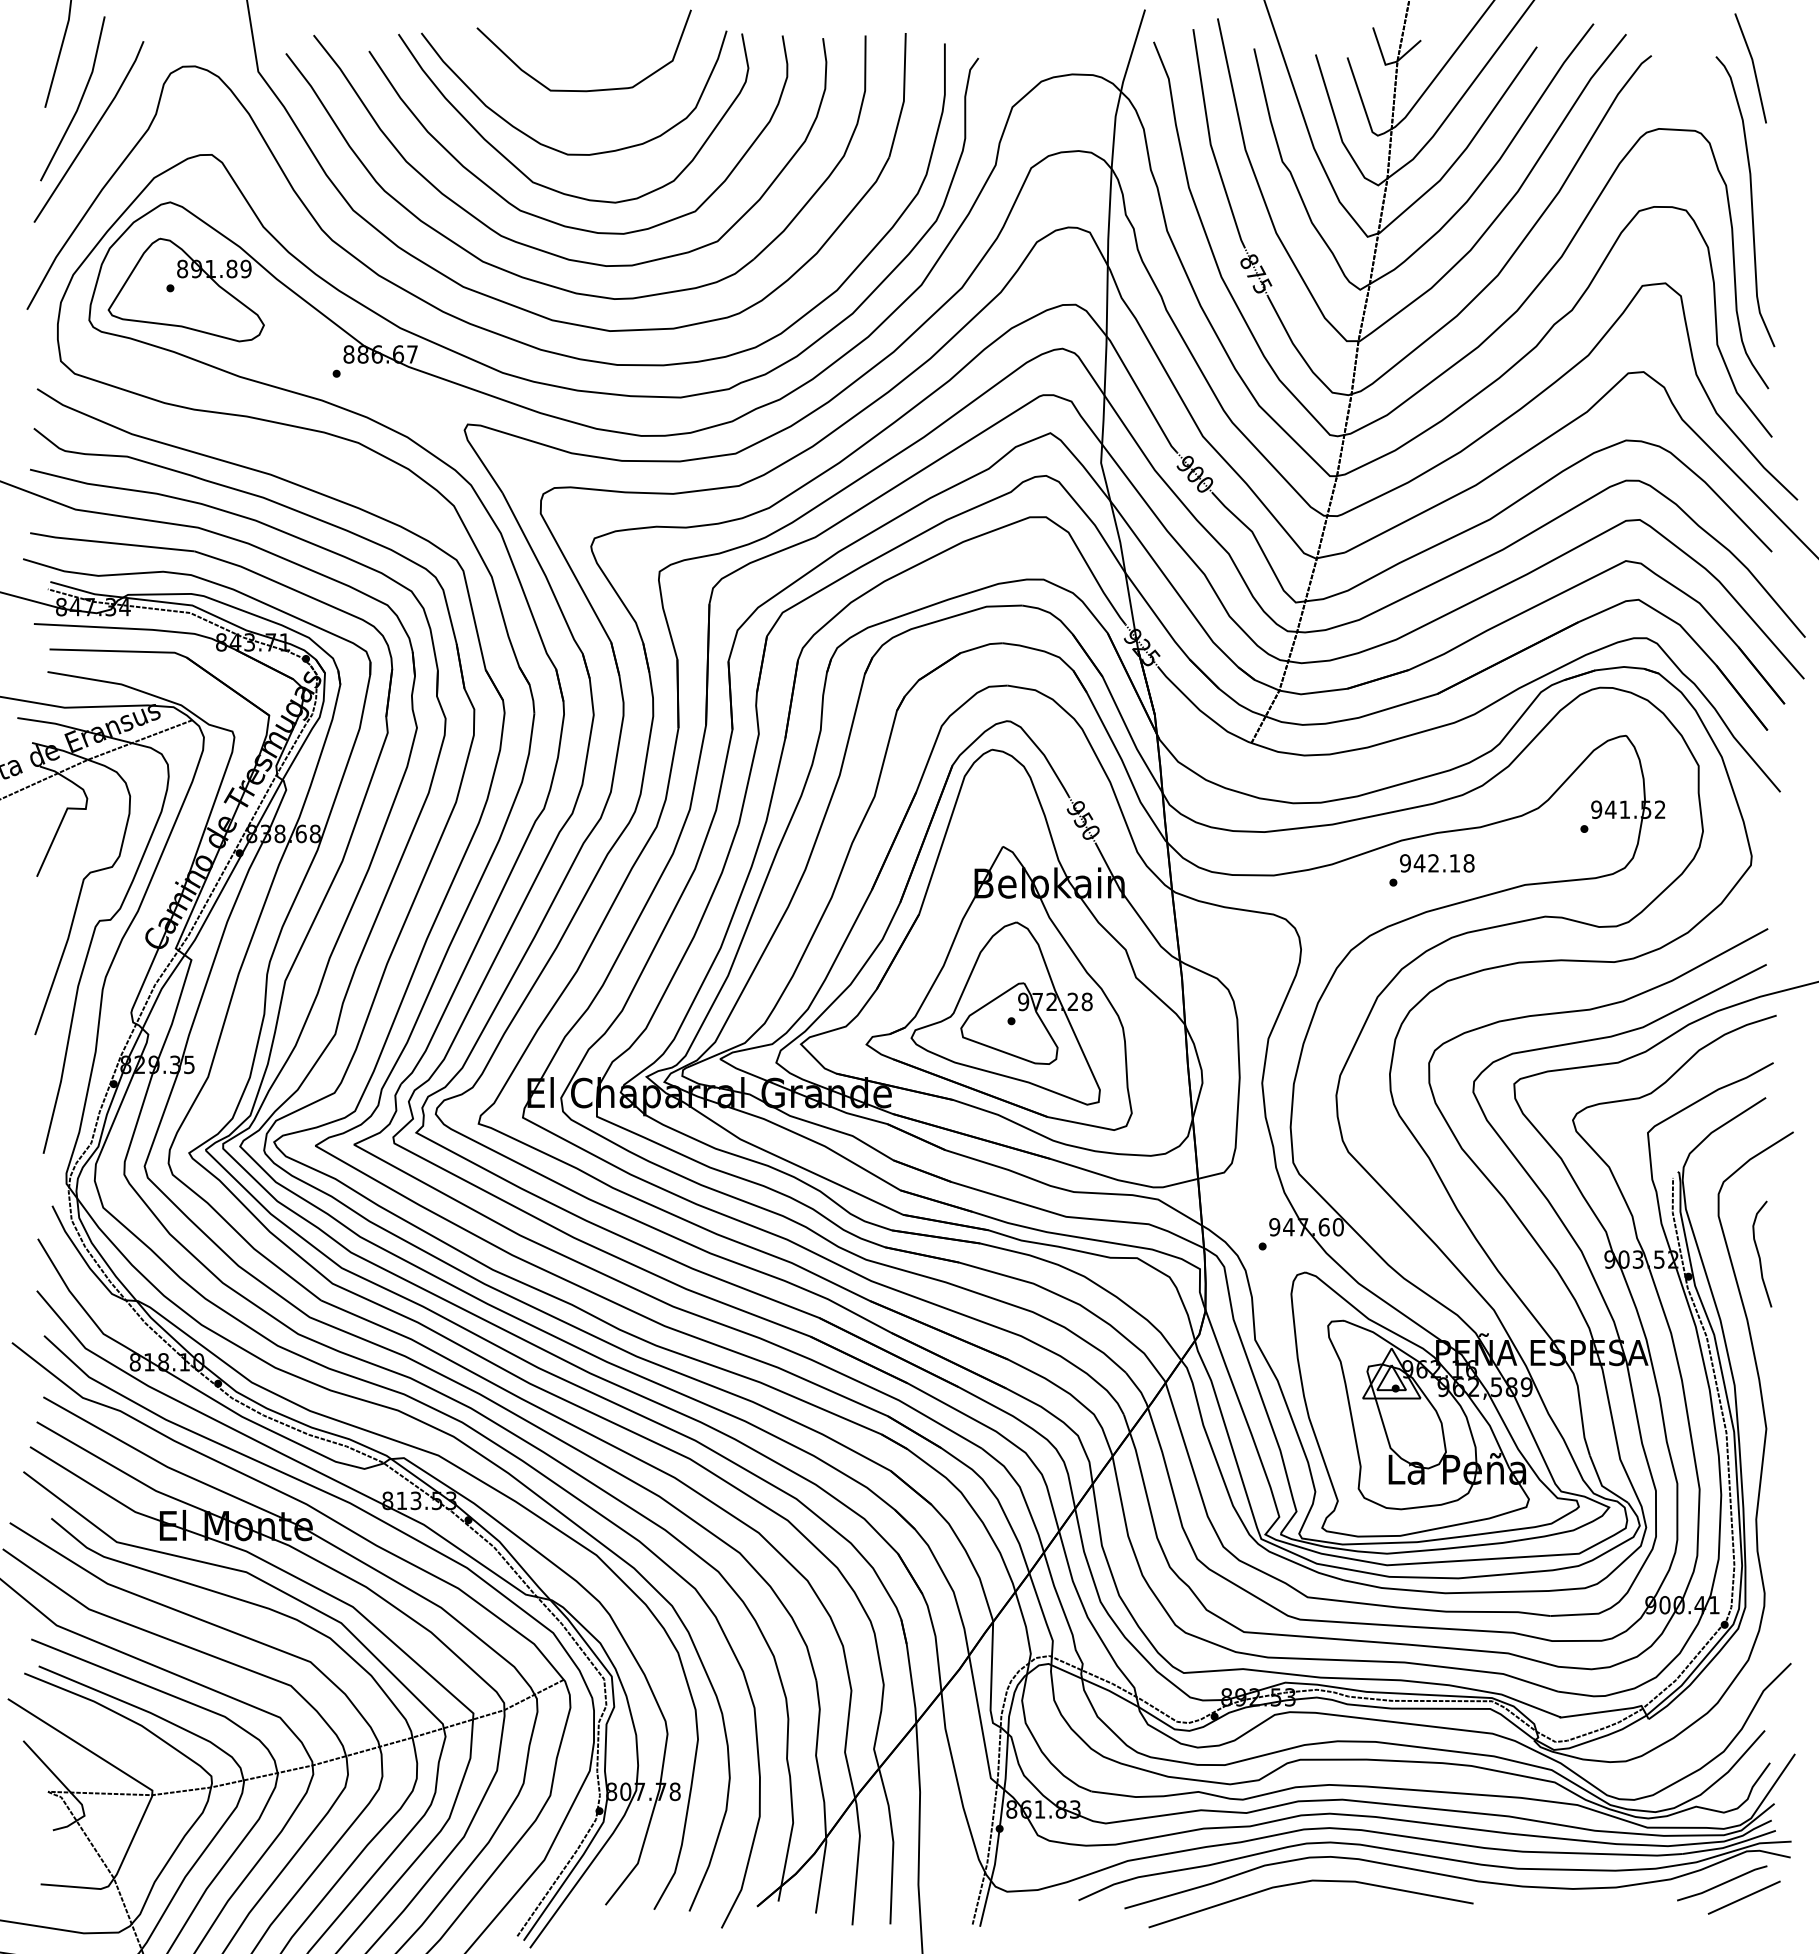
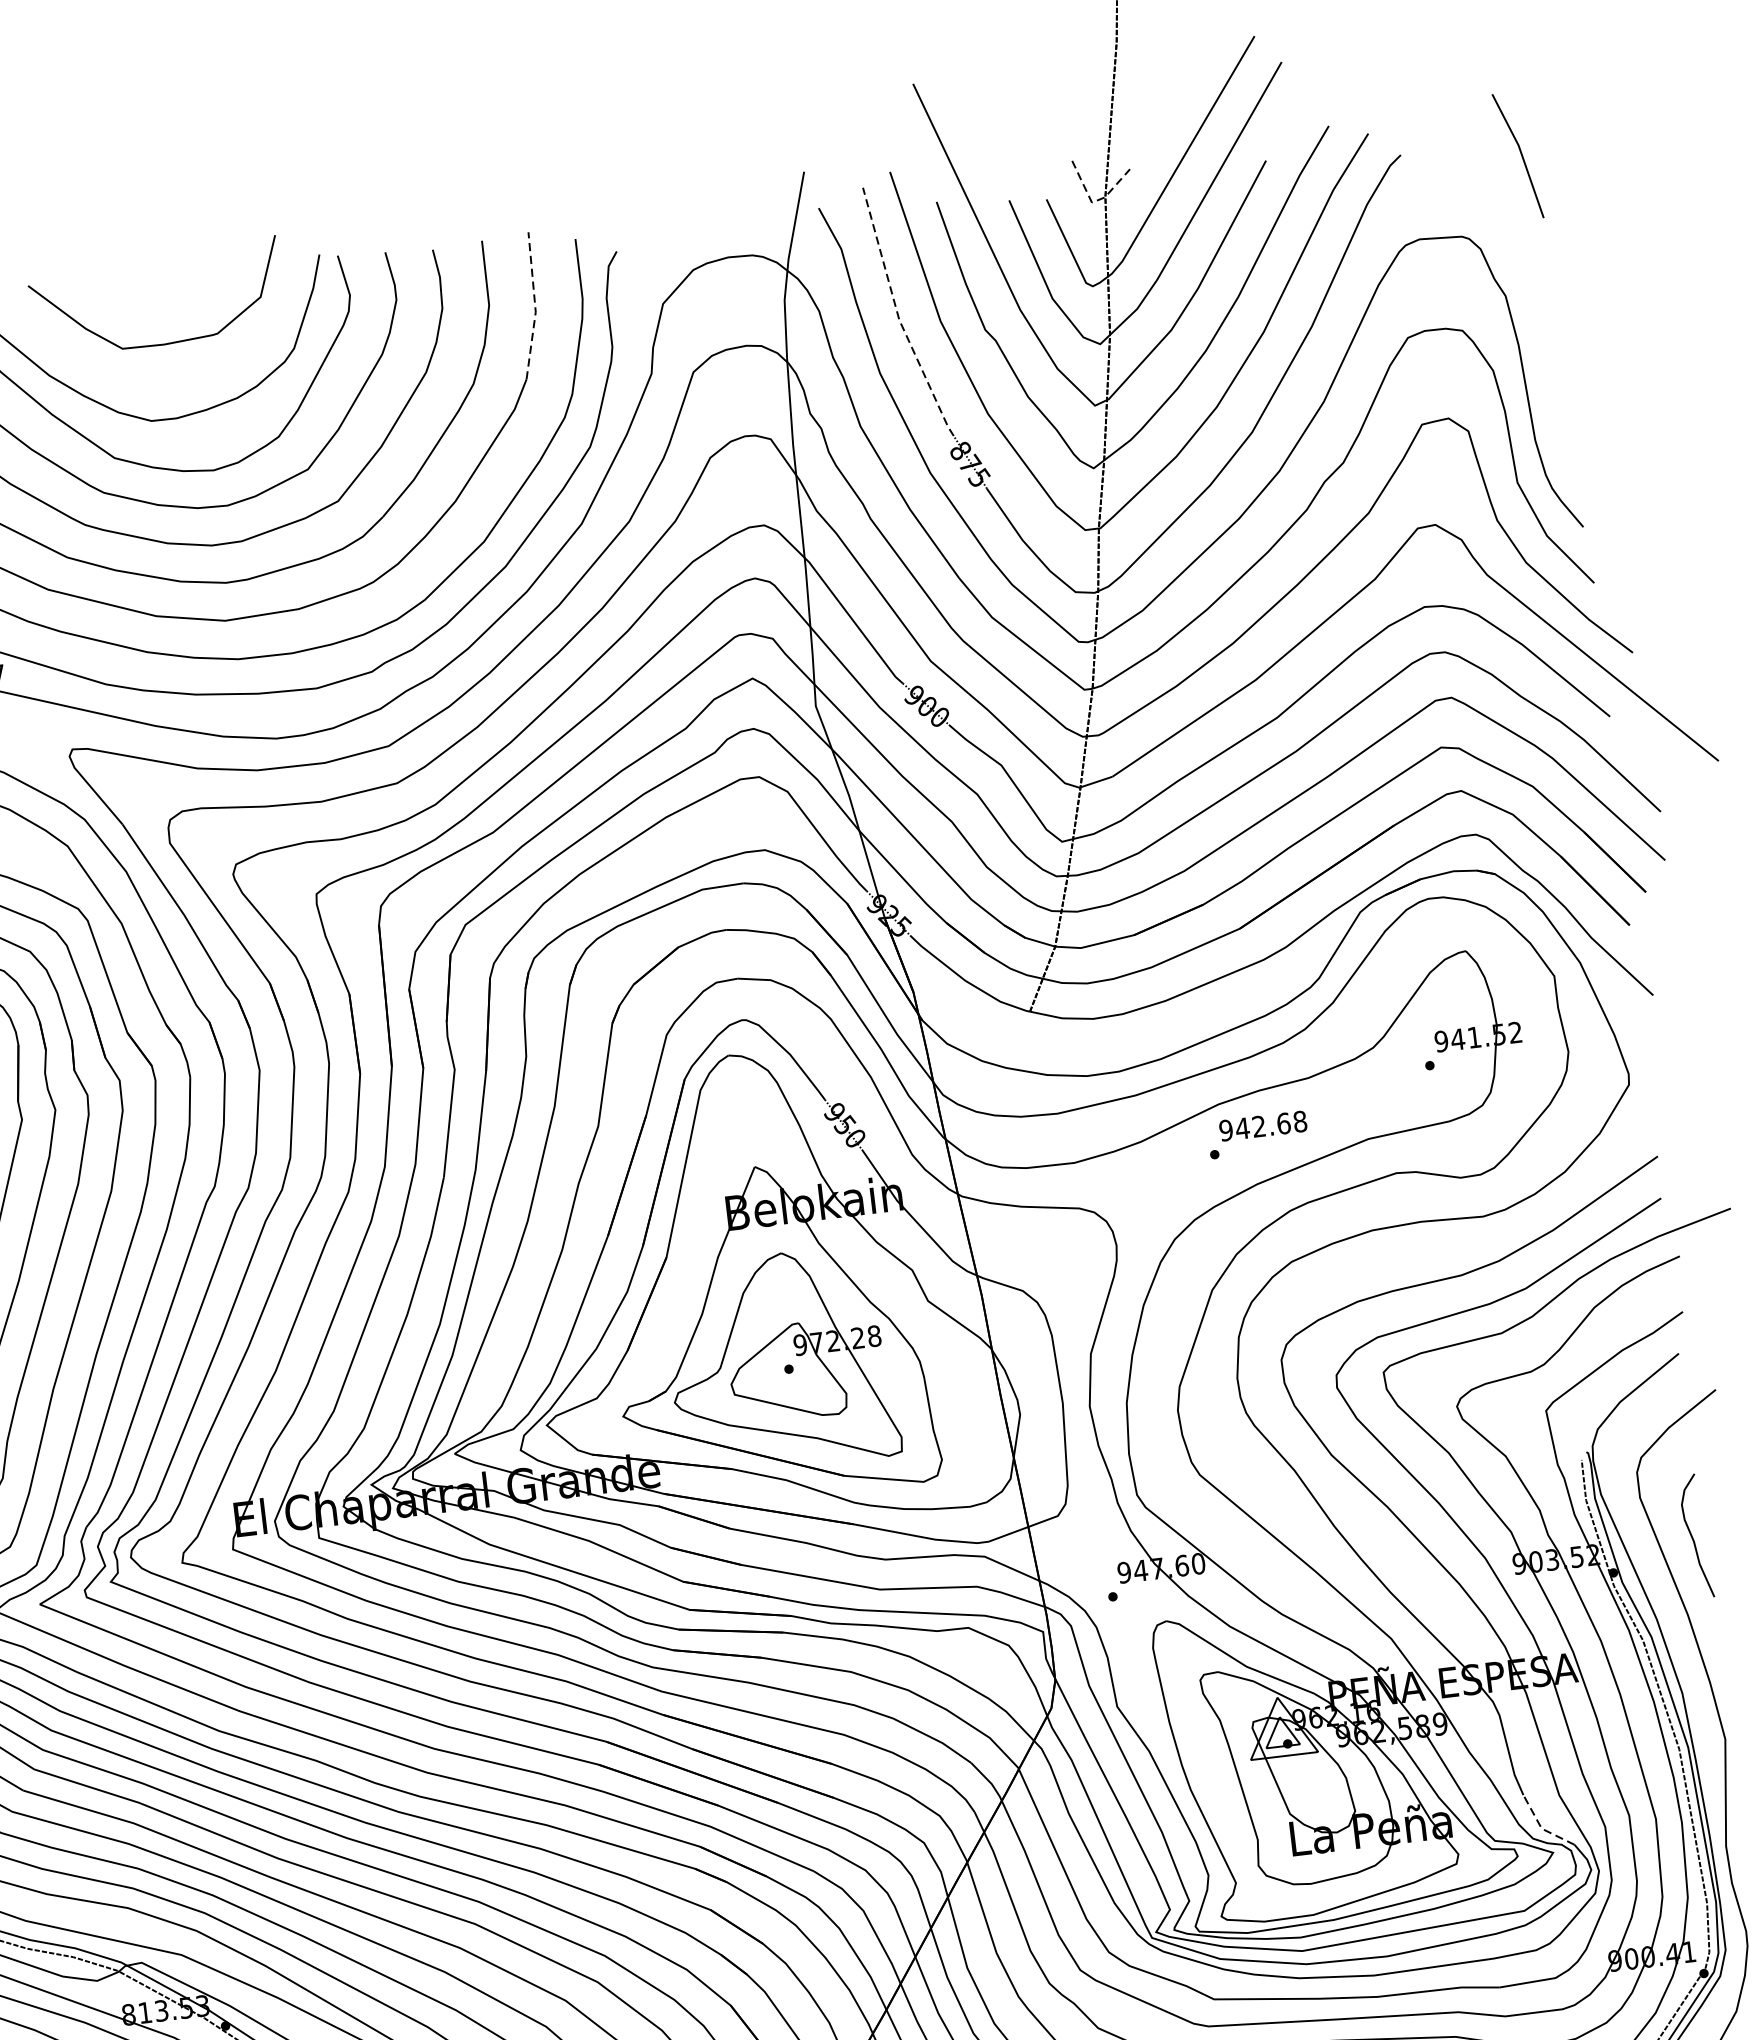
line: (1388, 64) -> (1095, 201), solid -> dashed
line: (904, 96) -> (535, 306), solid -> dashed
line: (1210, 141) -> (898, 316), solid -> dashed
curve: (1750, 200) -> (1536, 310), removed
text: (1454, 863) -> (1283, 1123), 942.18 -> 942.68
line: (1602, 1485) -> (1542, 1828), solid -> dashed

